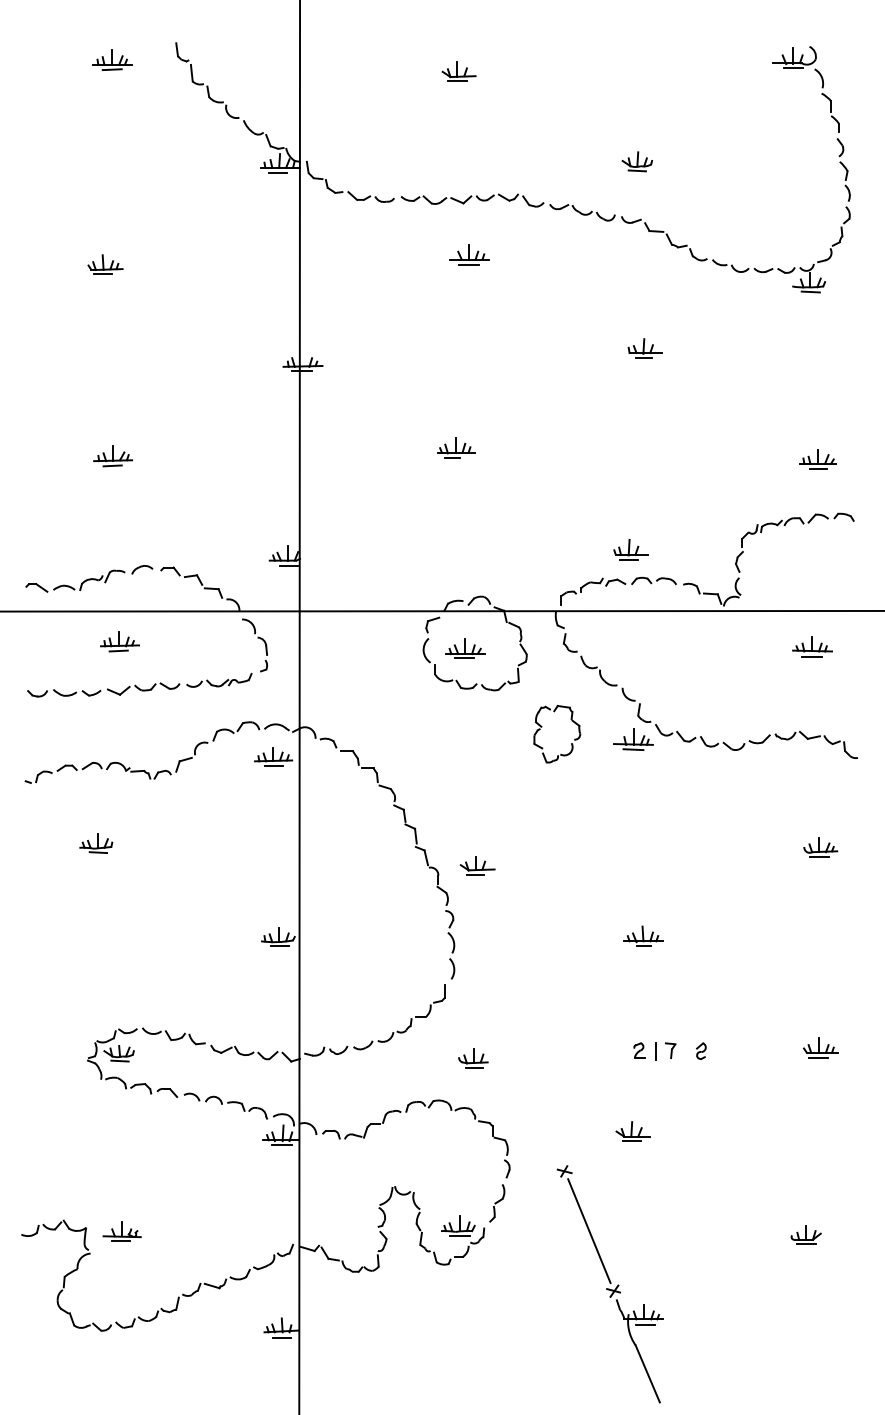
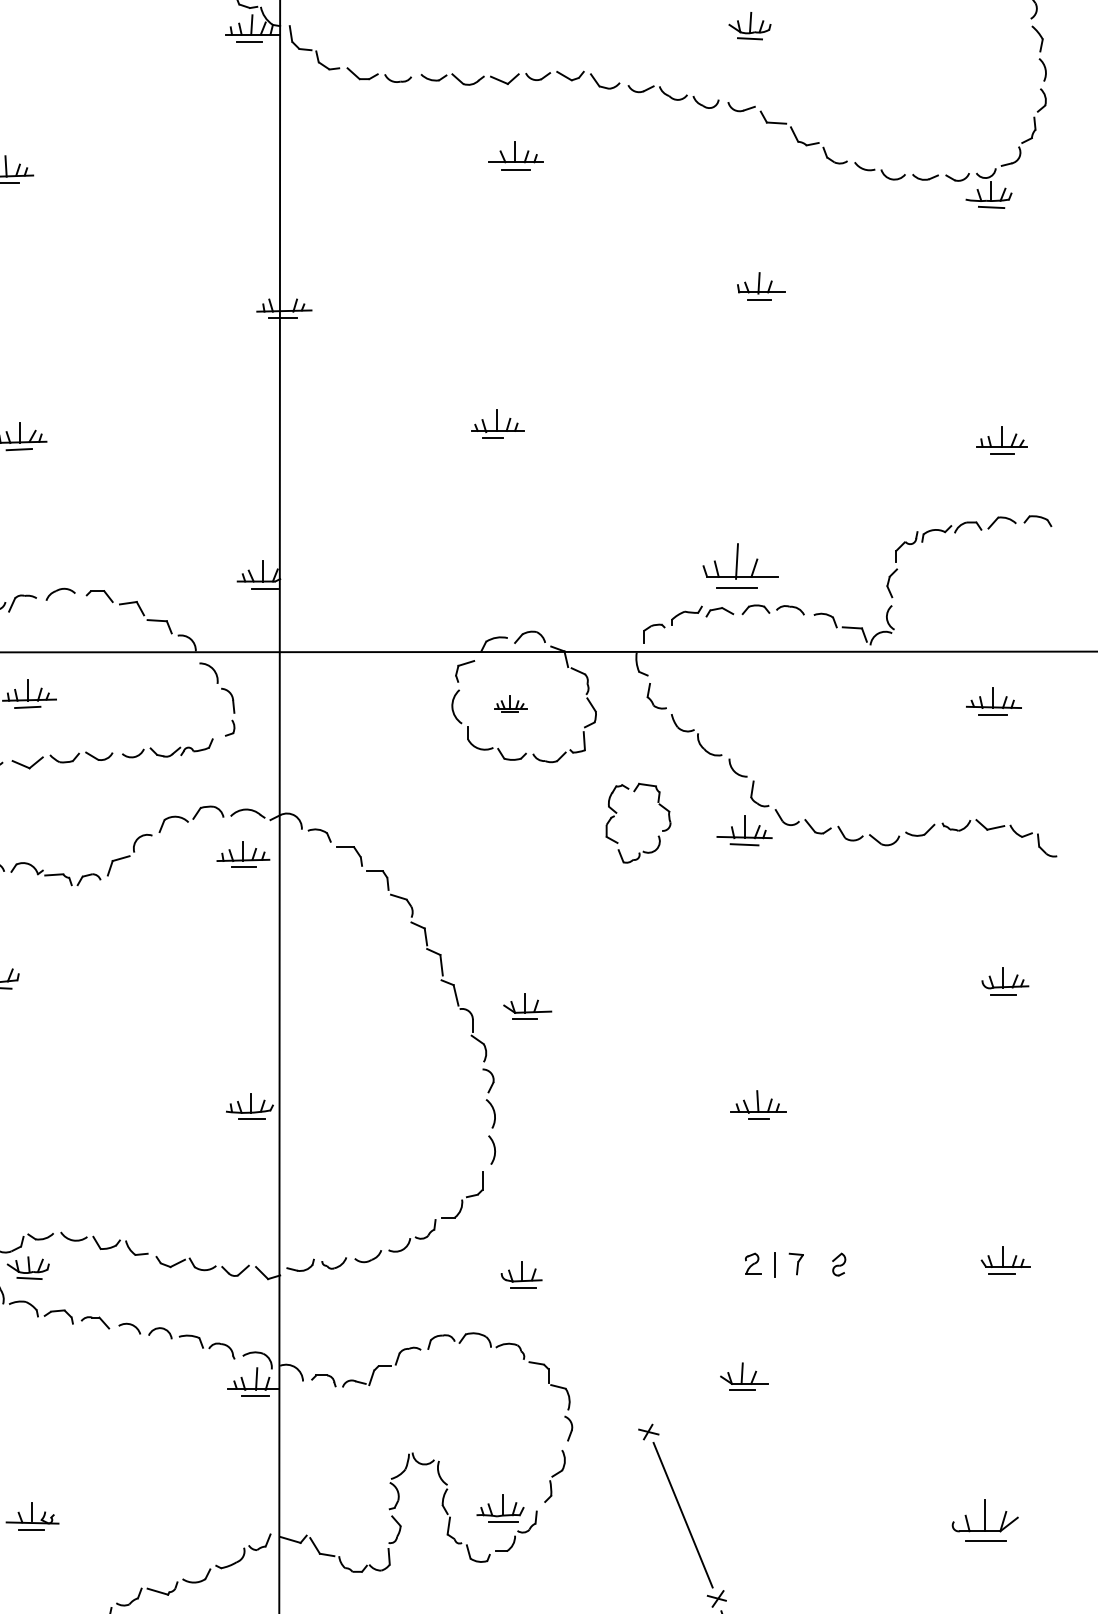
part: (630, 549) -> (740, 566), size x1.6
part: (465, 648) -> (510, 703), size x0.6
part: (805, 1234) -> (984, 1519), size x1.6

